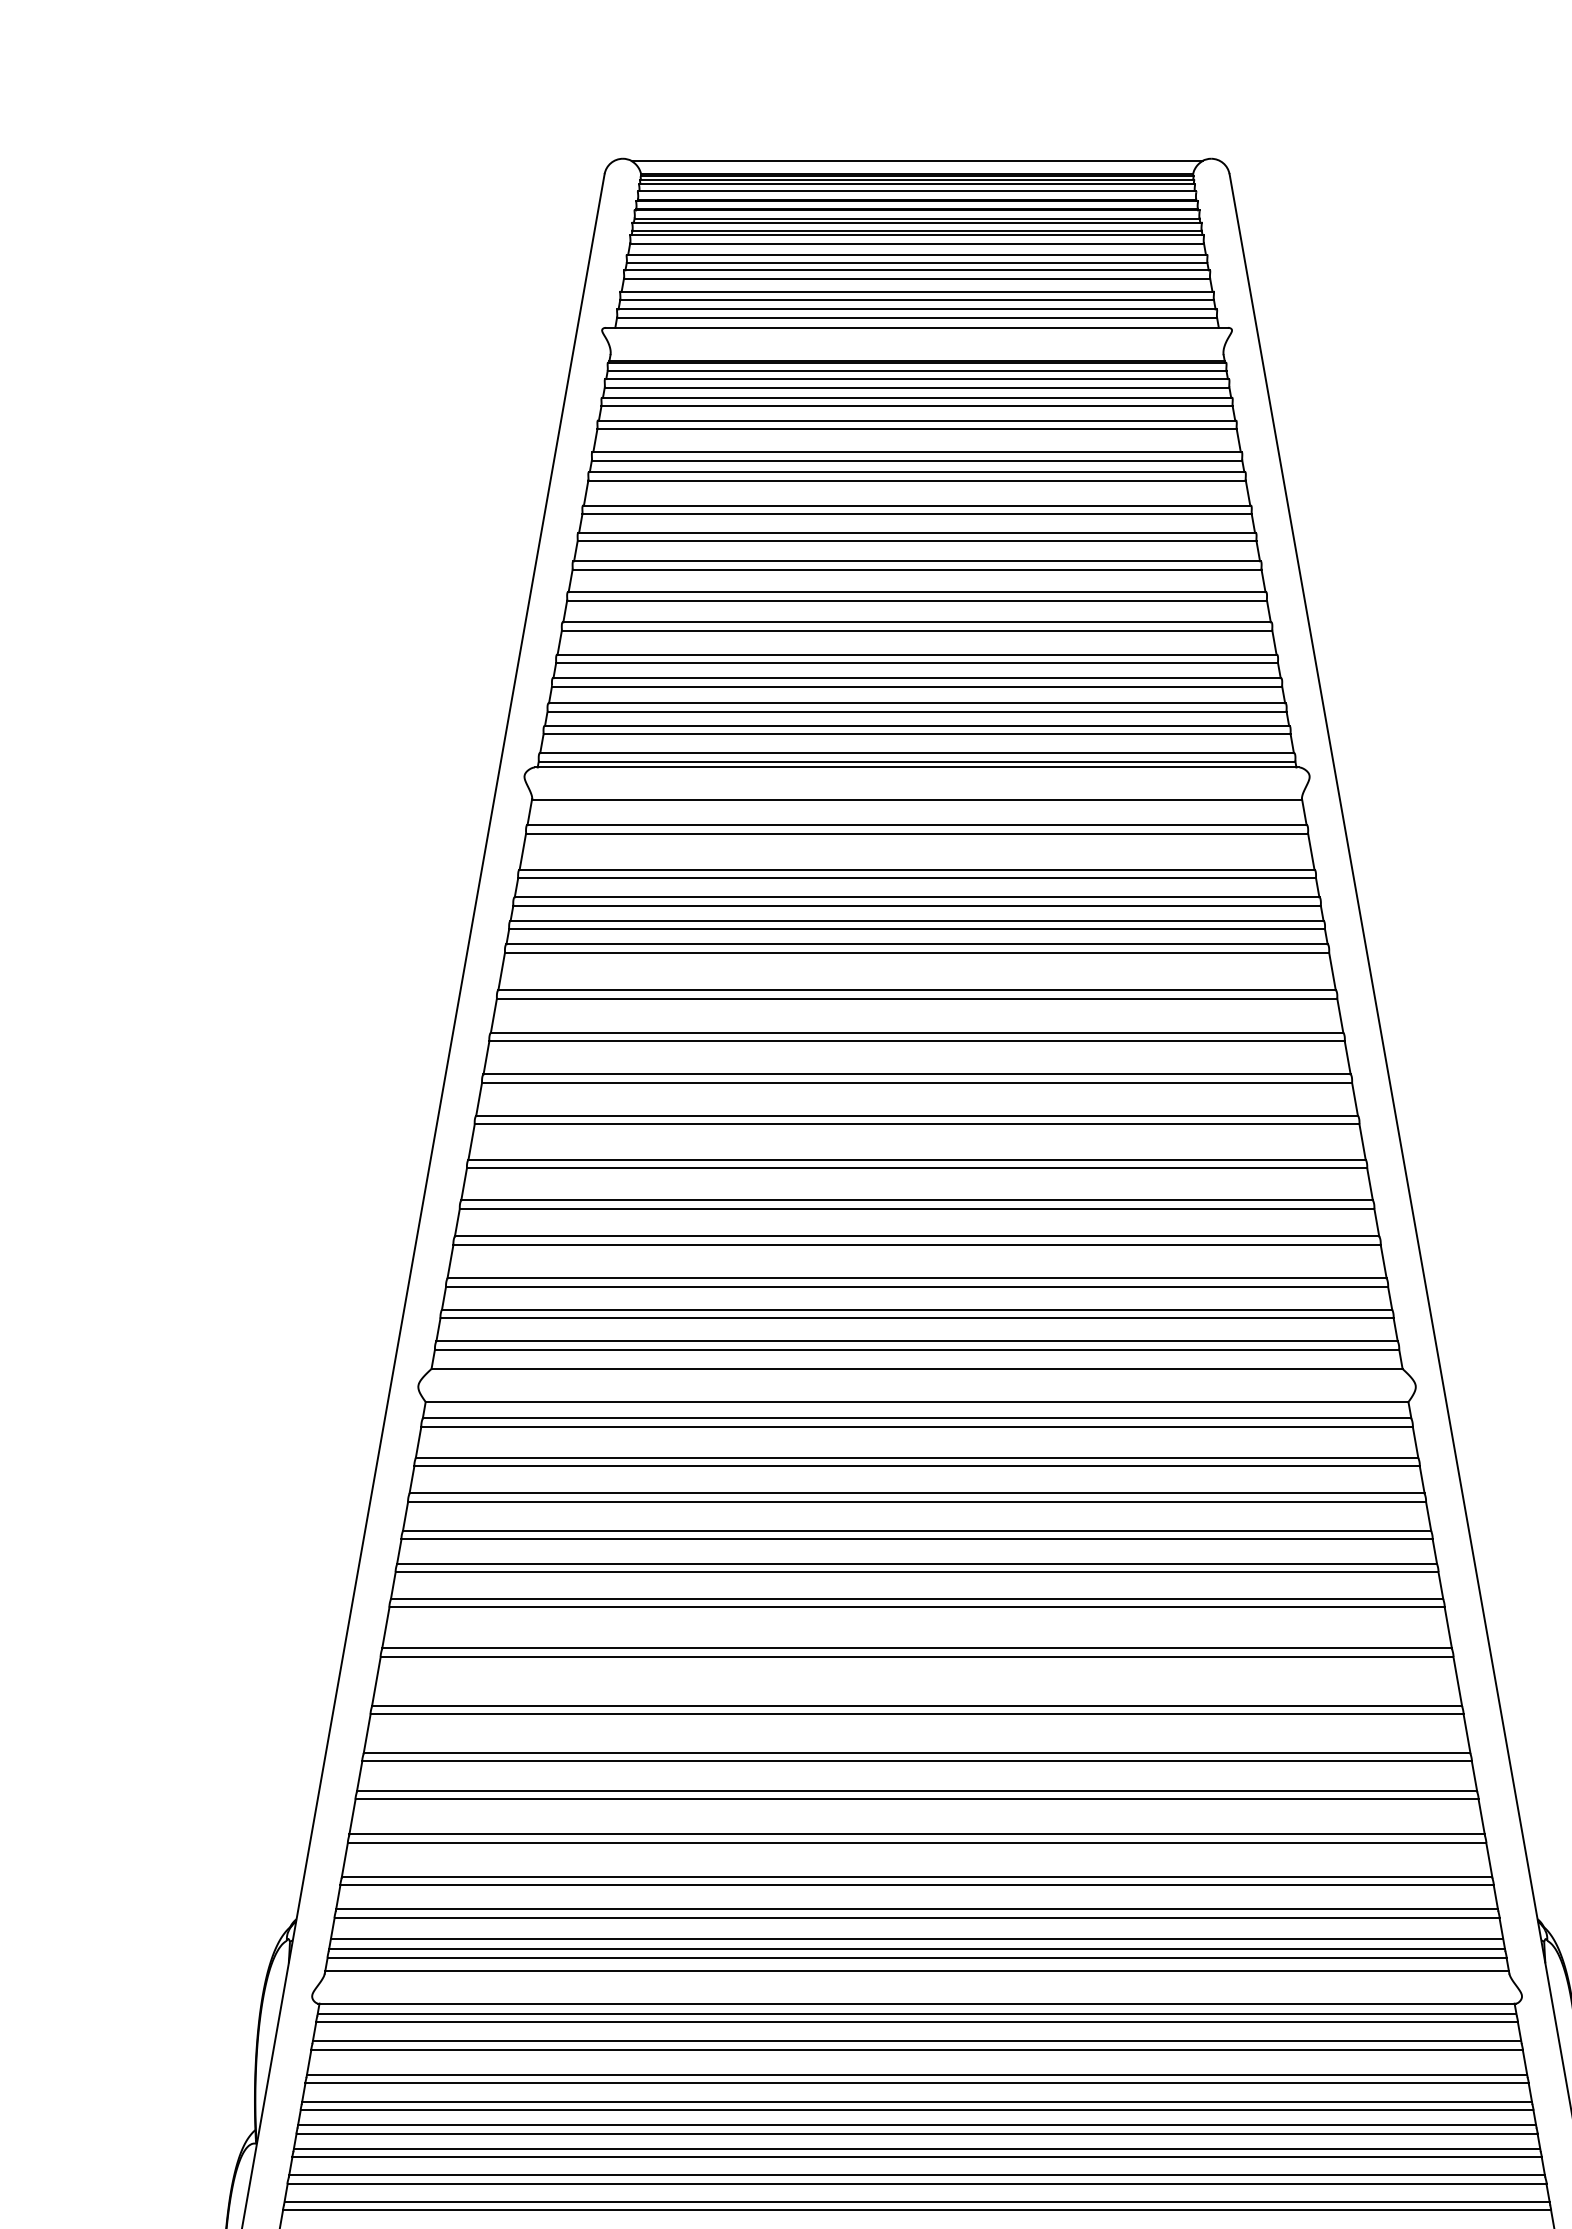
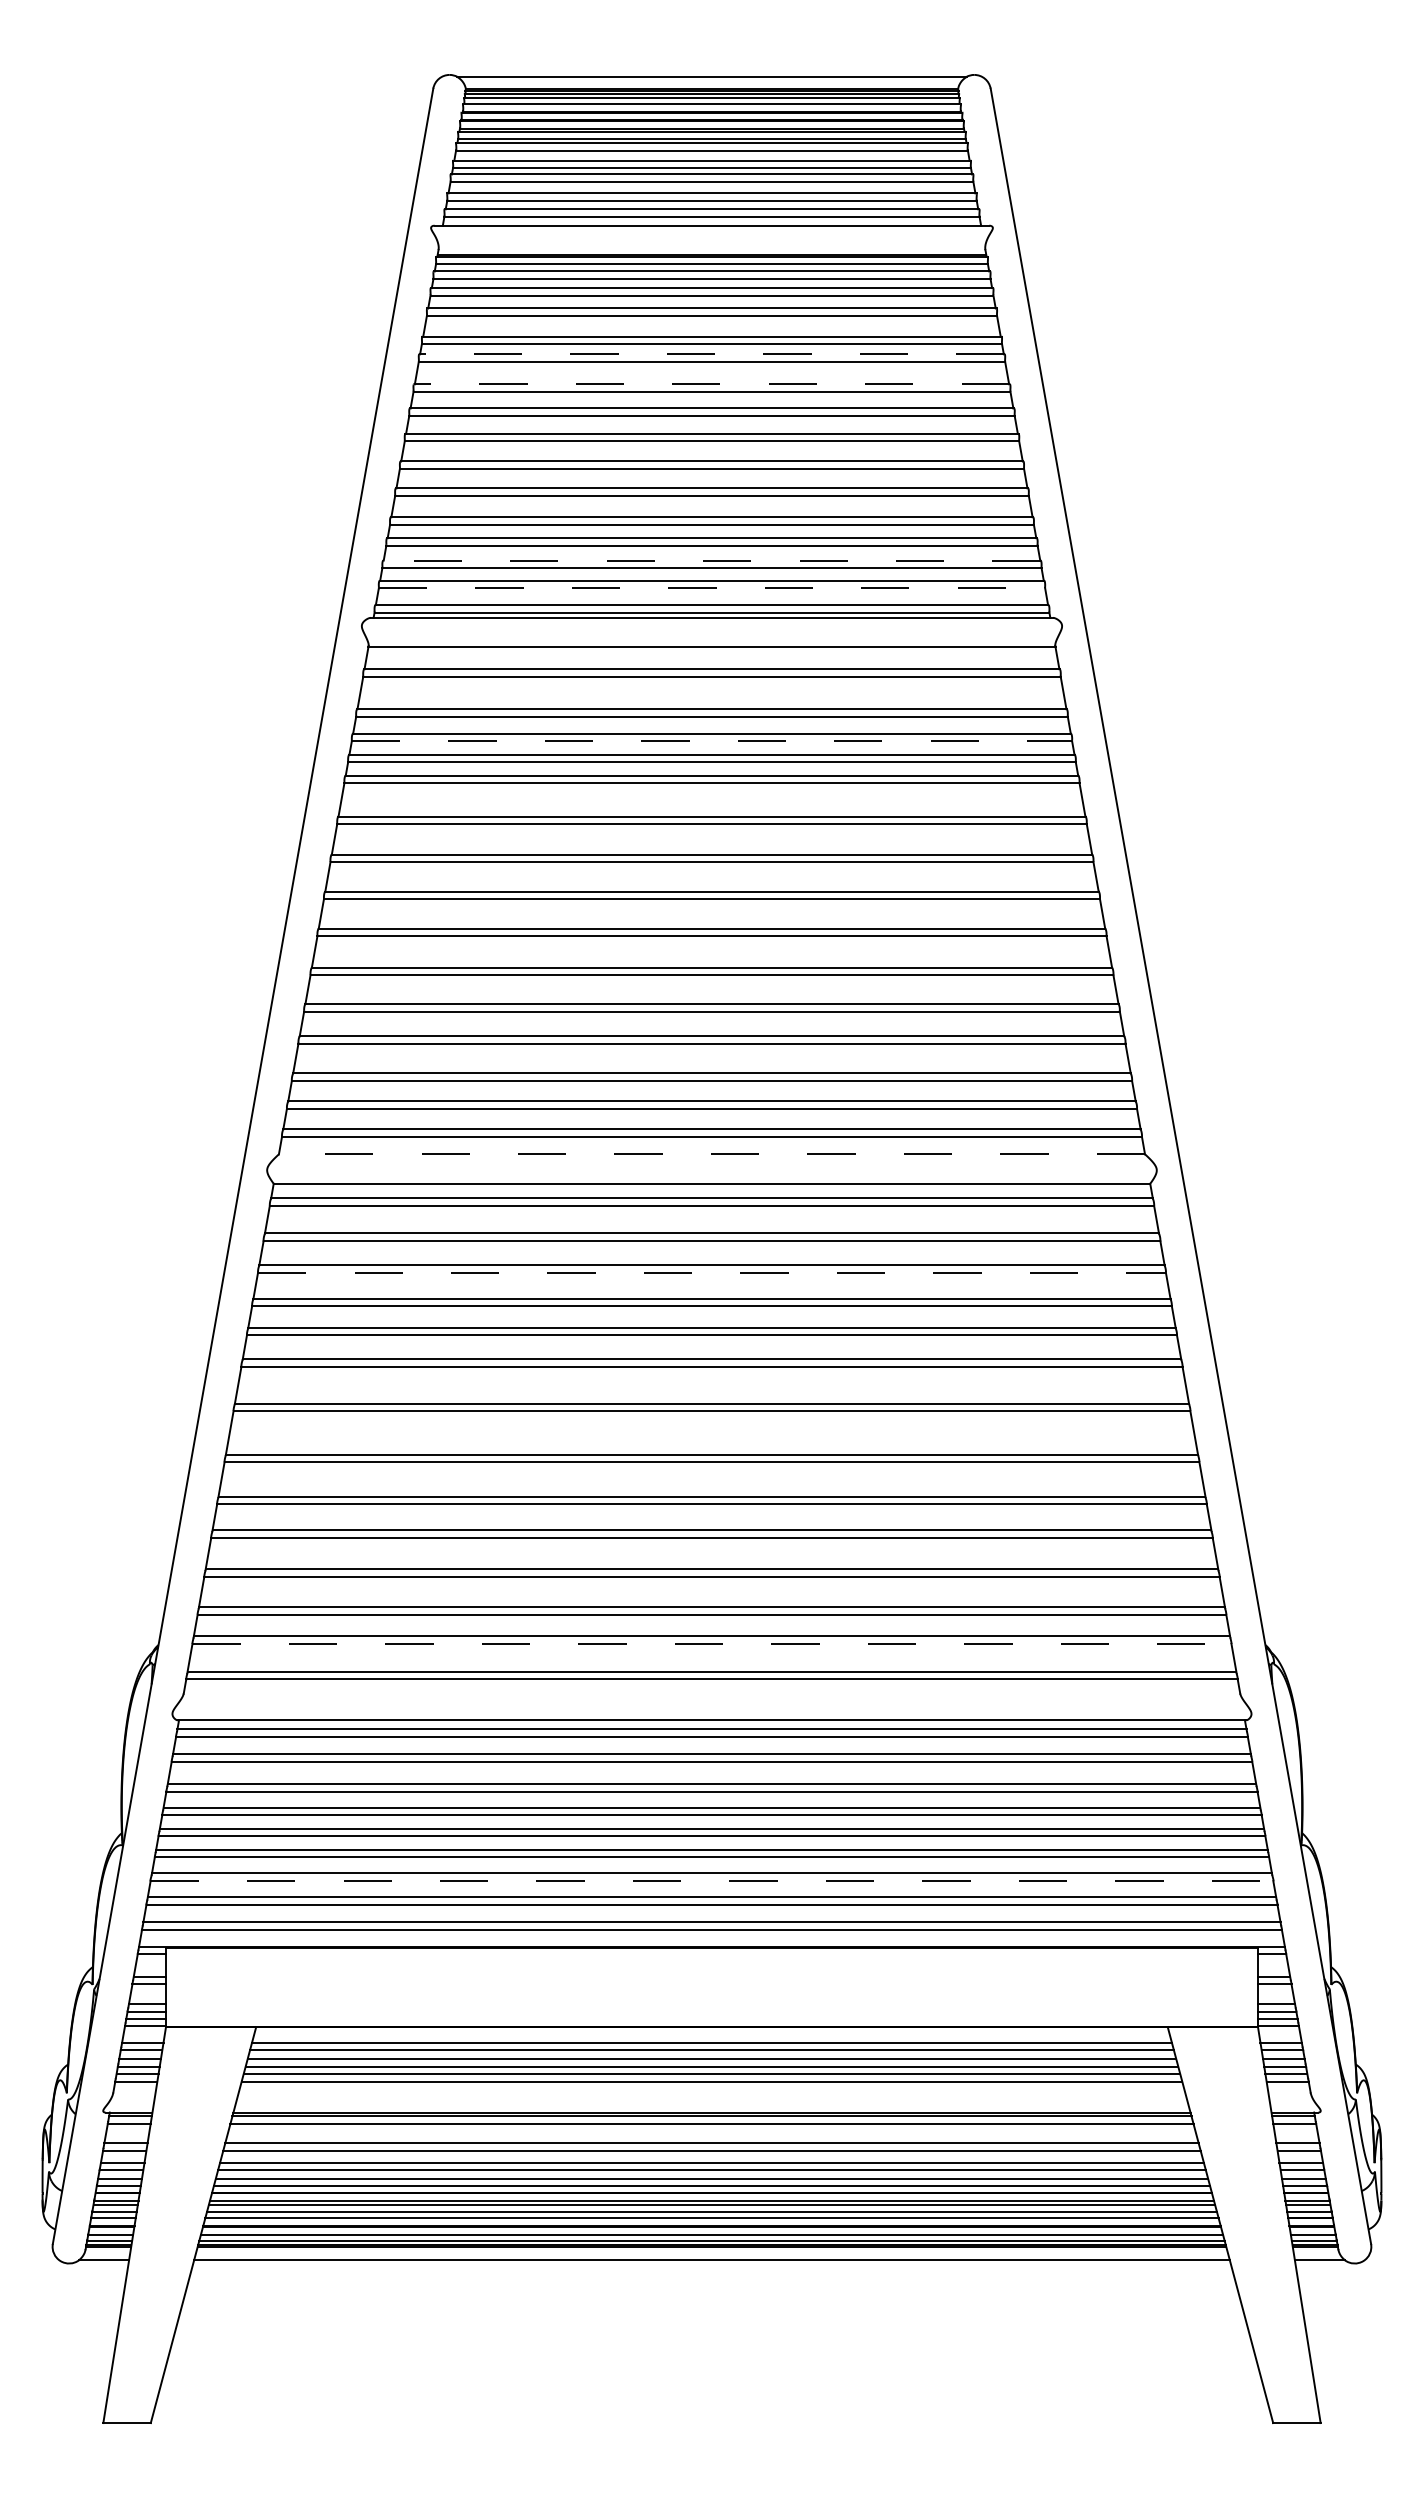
line: (916, 472) -> (711, 354), solid -> dashed
line: (916, 505) -> (711, 384), solid -> dashed
line: (917, 703) -> (712, 560), solid -> dashed
line: (917, 734) -> (712, 588), solid -> dashed
line: (917, 906) -> (712, 741), solid -> dashed
line: (916, 1369) -> (711, 1154), solid -> dashed
line: (917, 1501) -> (712, 1272), solid -> dashed
line: (917, 1917) -> (712, 1643), solid -> dashed
line: (916, 1938) -> (711, 1662), removed
line: (916, 1970) -> (711, 1690), removed
line: (917, 2183) -> (712, 1880), solid -> dashed

